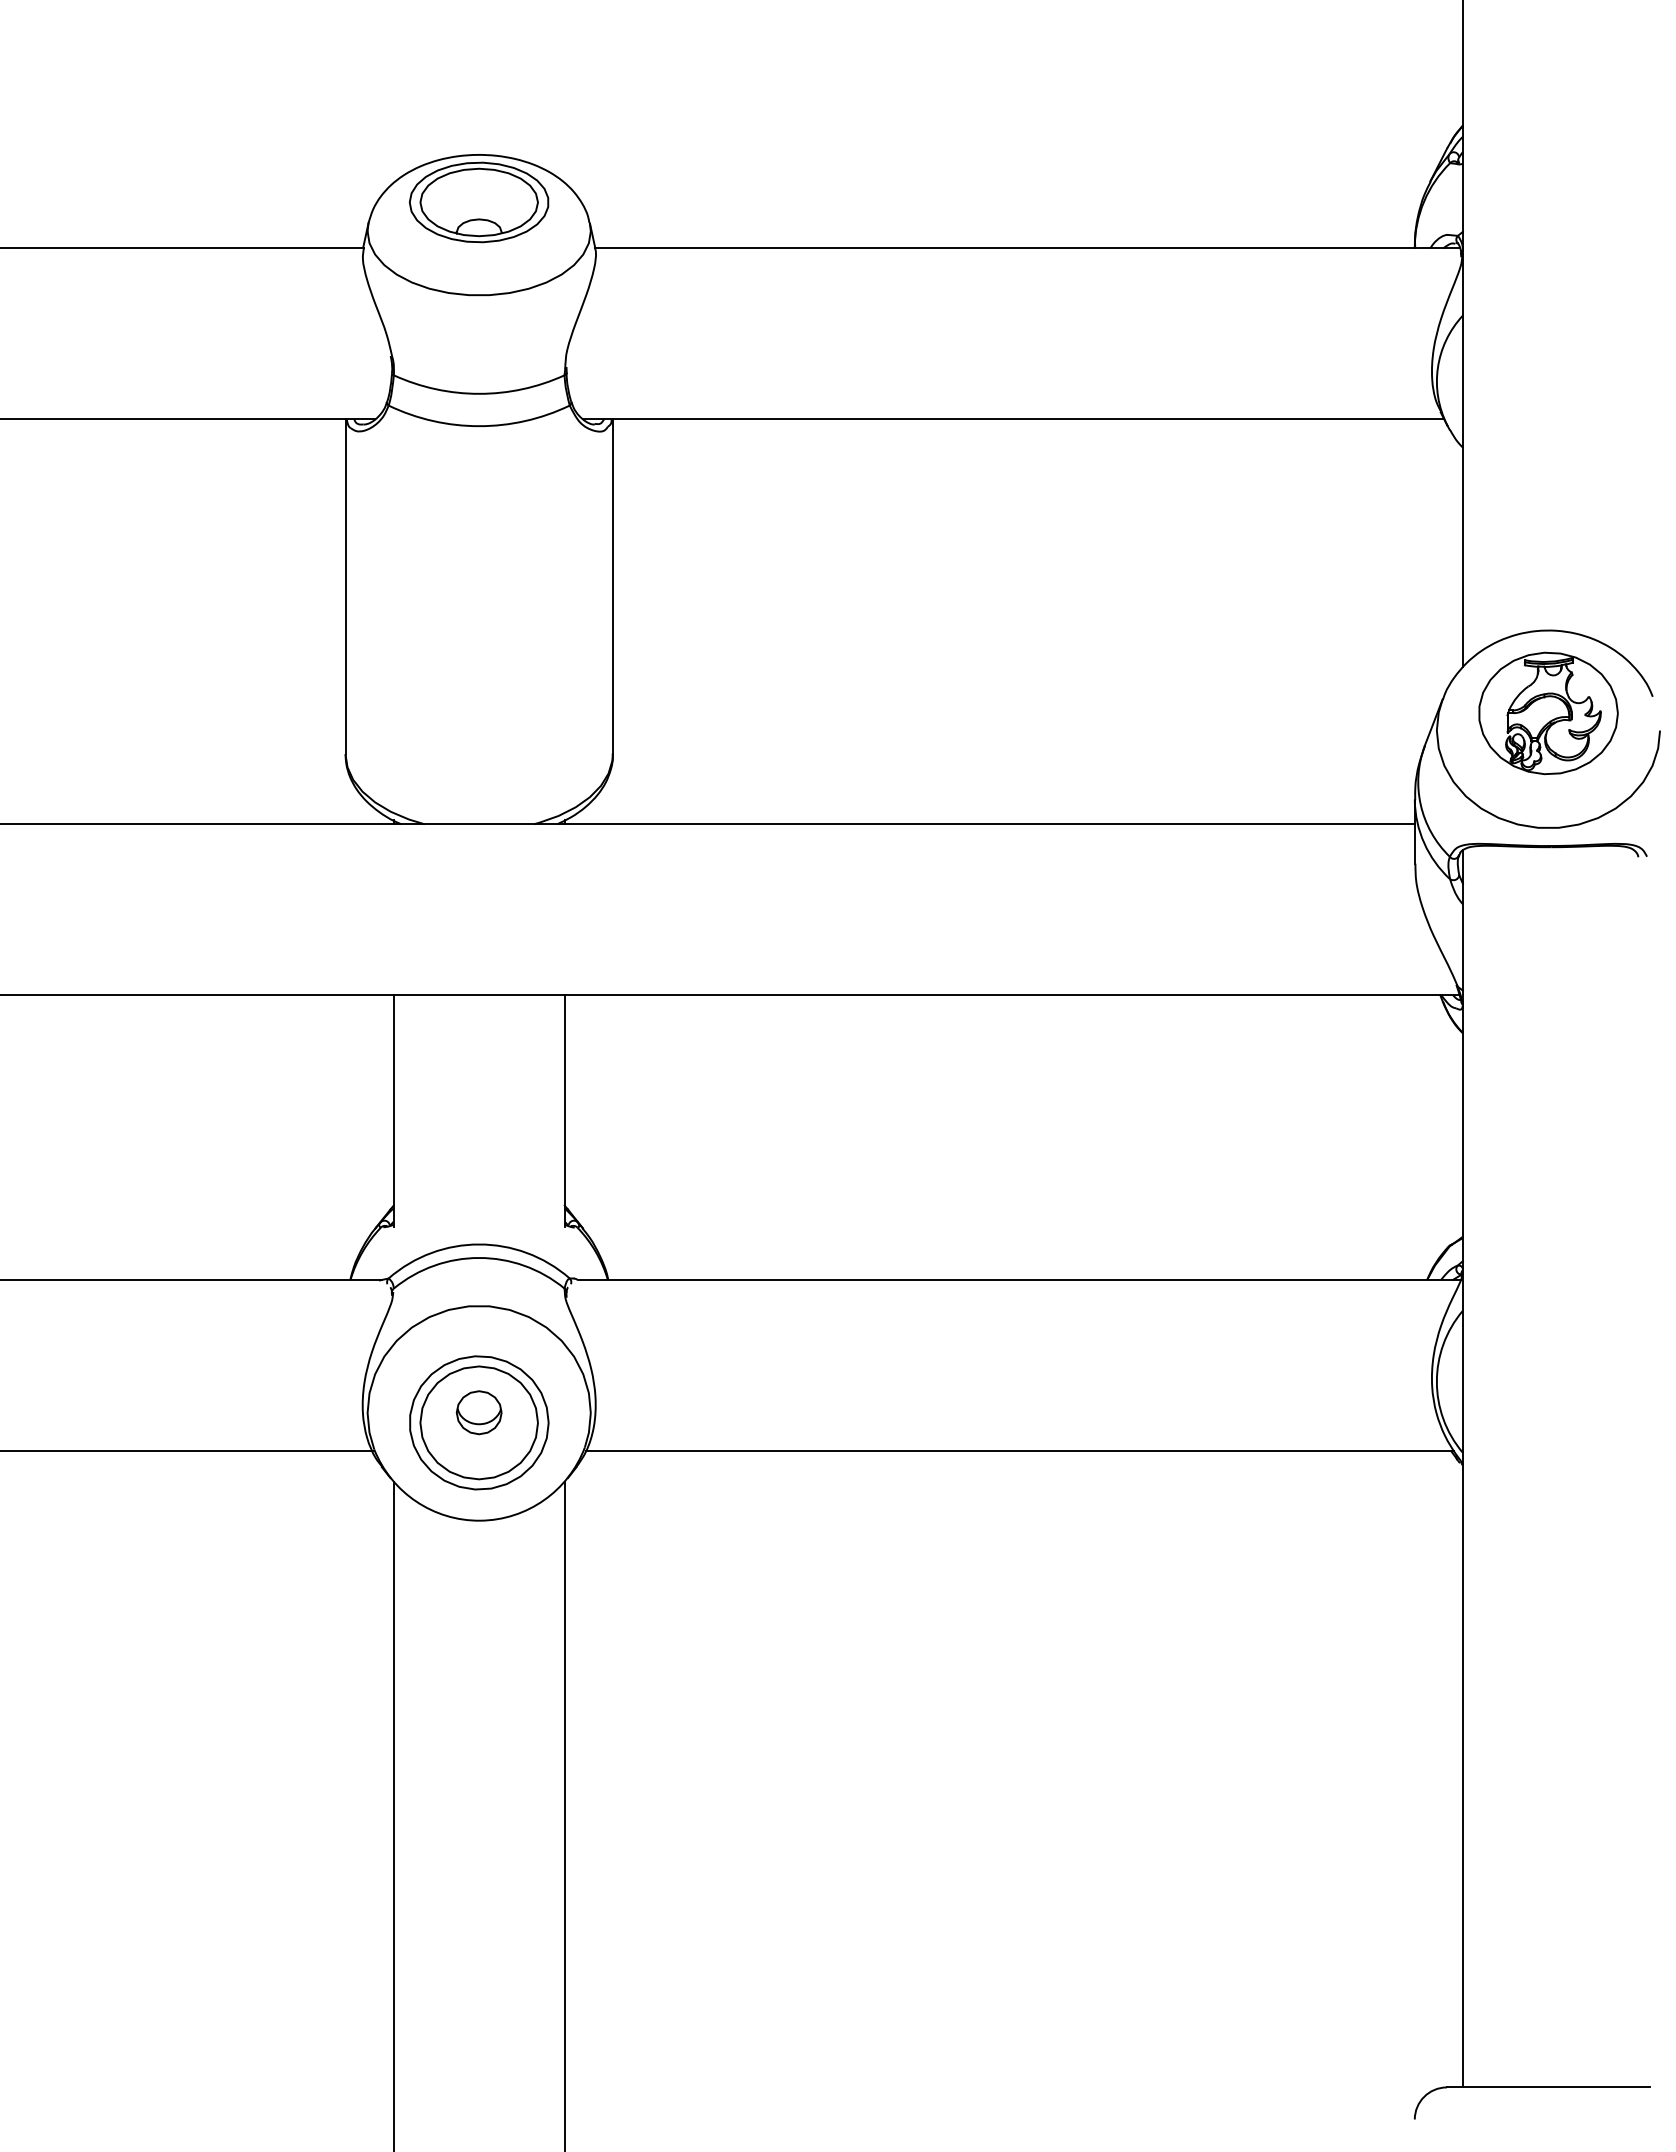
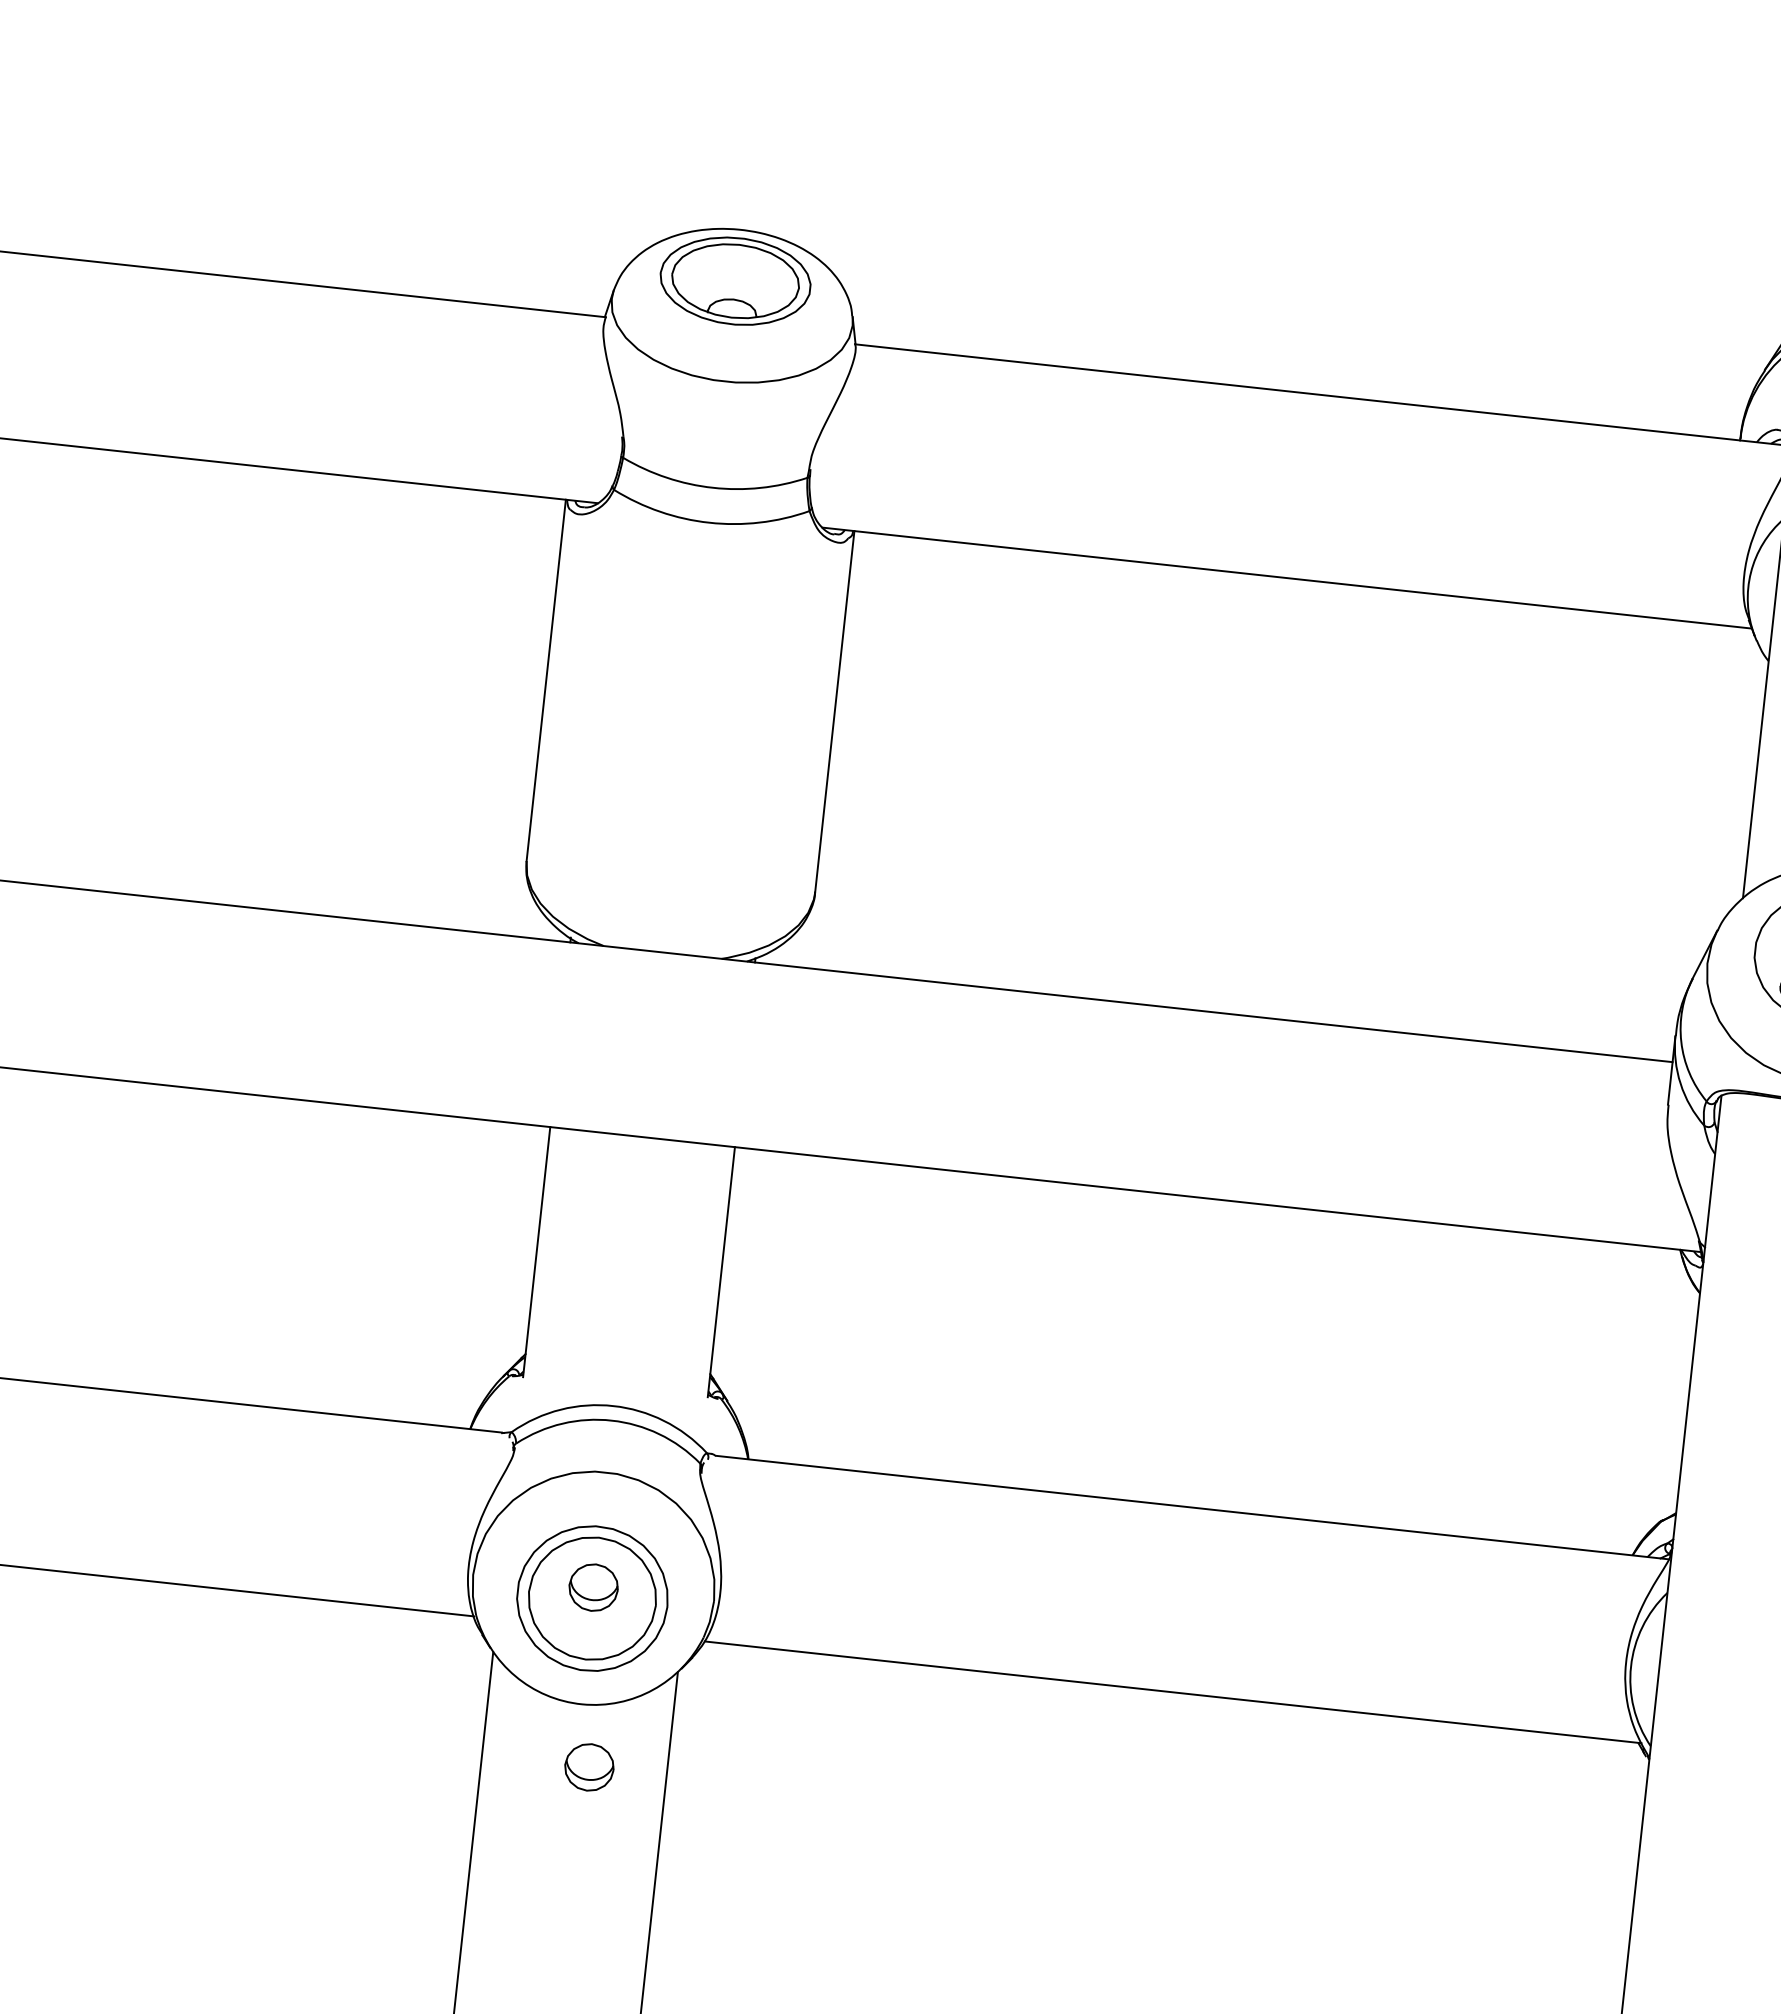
part: (492, 1577) -> (588, 1767), added

